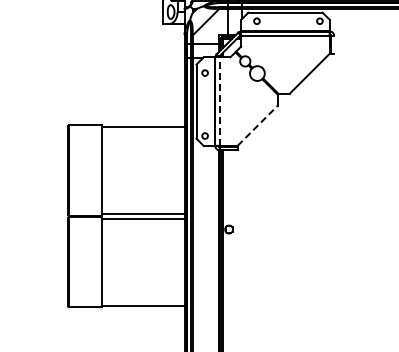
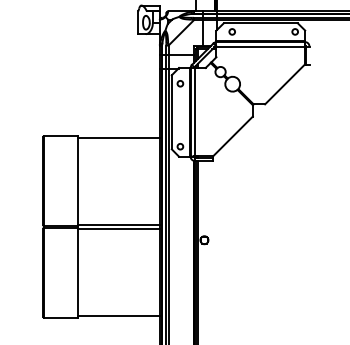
line: (219, 101) -> (194, 112), dashed -> solid
line: (257, 125) -> (232, 136), dashed -> solid

